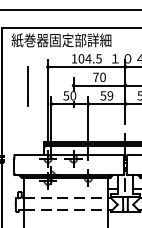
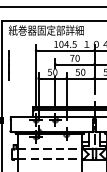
line: (27, 86) -> (8, 65), moved
text: (110, 95) -> (83, 72), 59 -> 50
line: (73, 124) -> (55, 93), added

